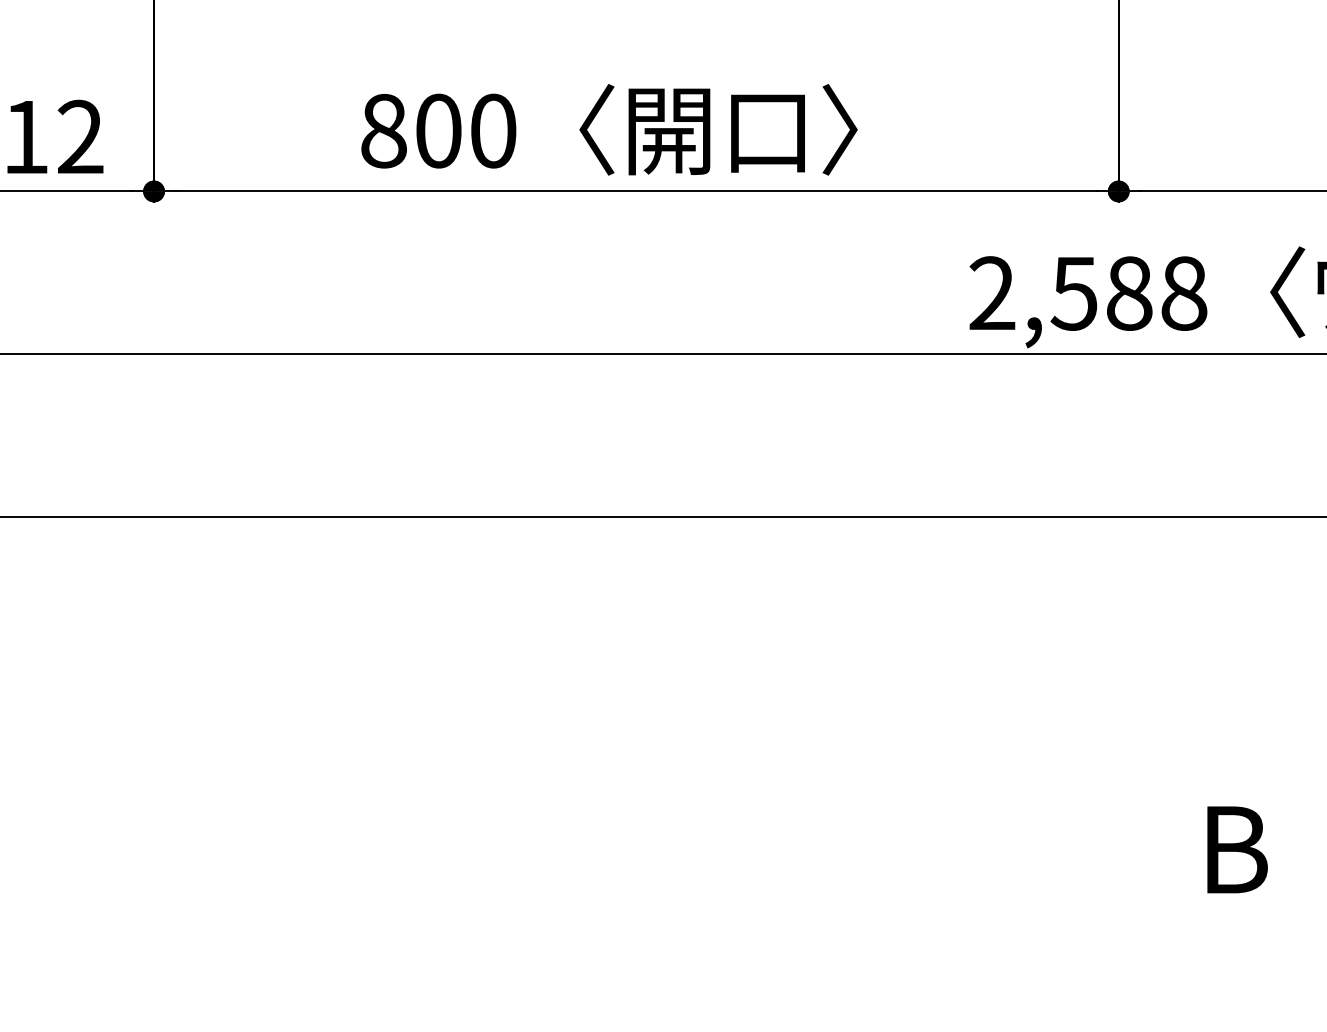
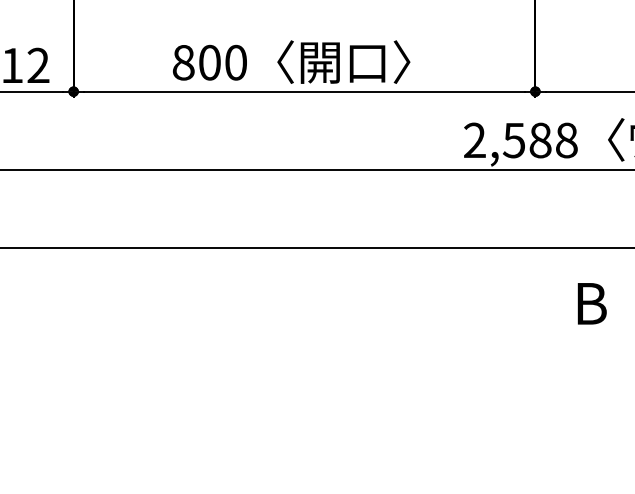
text: (1235, 849) -> (591, 303), moved

